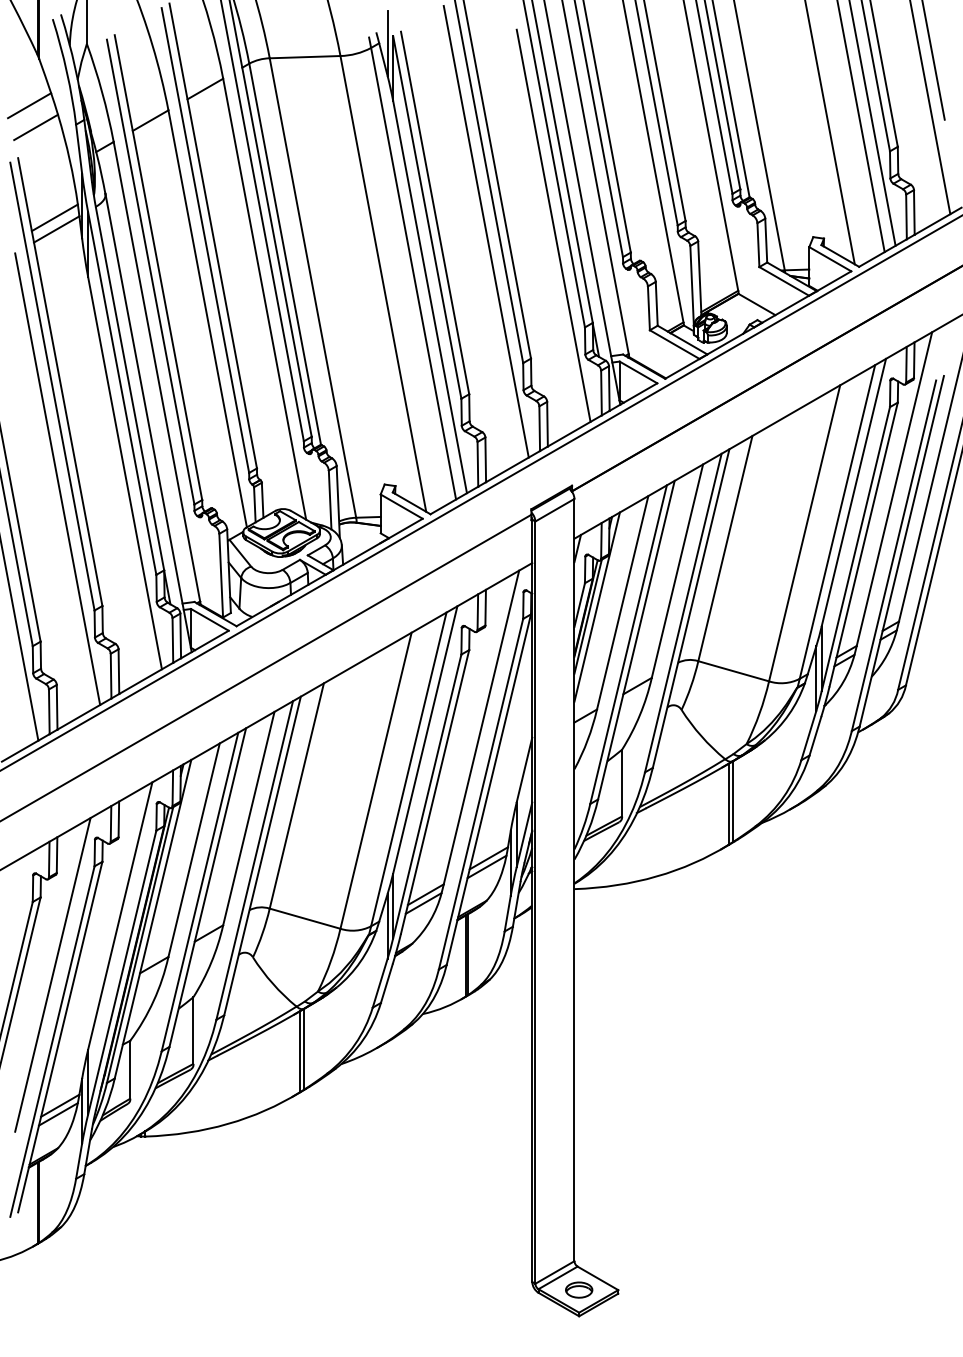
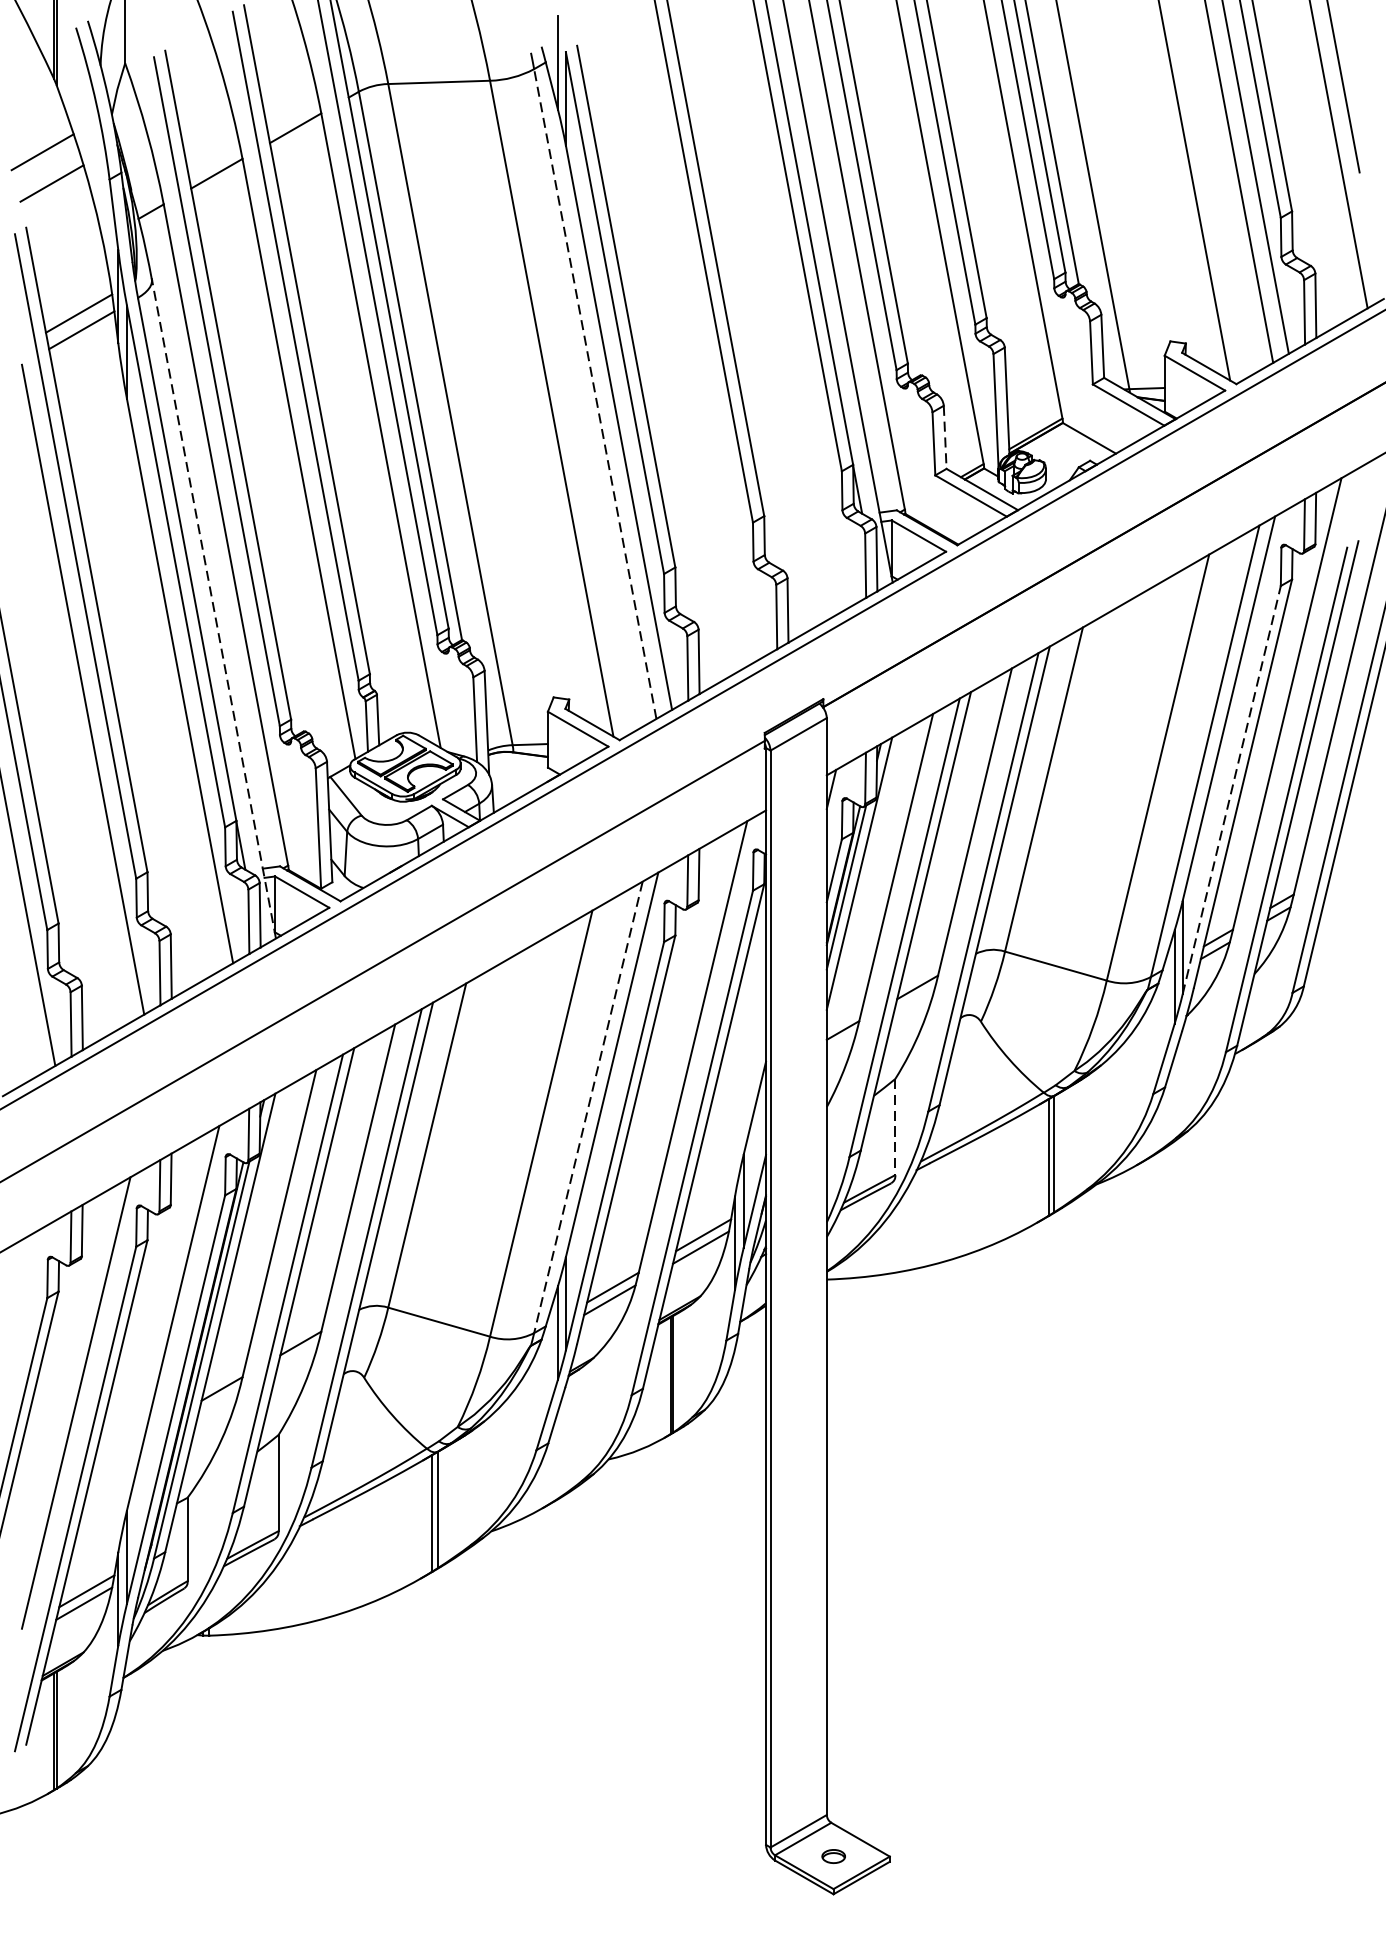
line: (553, 225) -> (796, 324), removed
line: (485, 231) -> (698, 333), removed
line: (413, 273) -> (595, 393), solid -> dashed
line: (656, 303) -> (944, 436), solid -> dashed
line: (148, 422) -> (213, 608), solid -> dashed
line: (855, 549) -> (1231, 790), solid -> dashed
line: (408, 769) -> (587, 1107), solid -> dashed
line: (622, 783) -> (895, 1127), solid -> dashed
part: (579, 1289) -> (834, 1855), size x0.6

